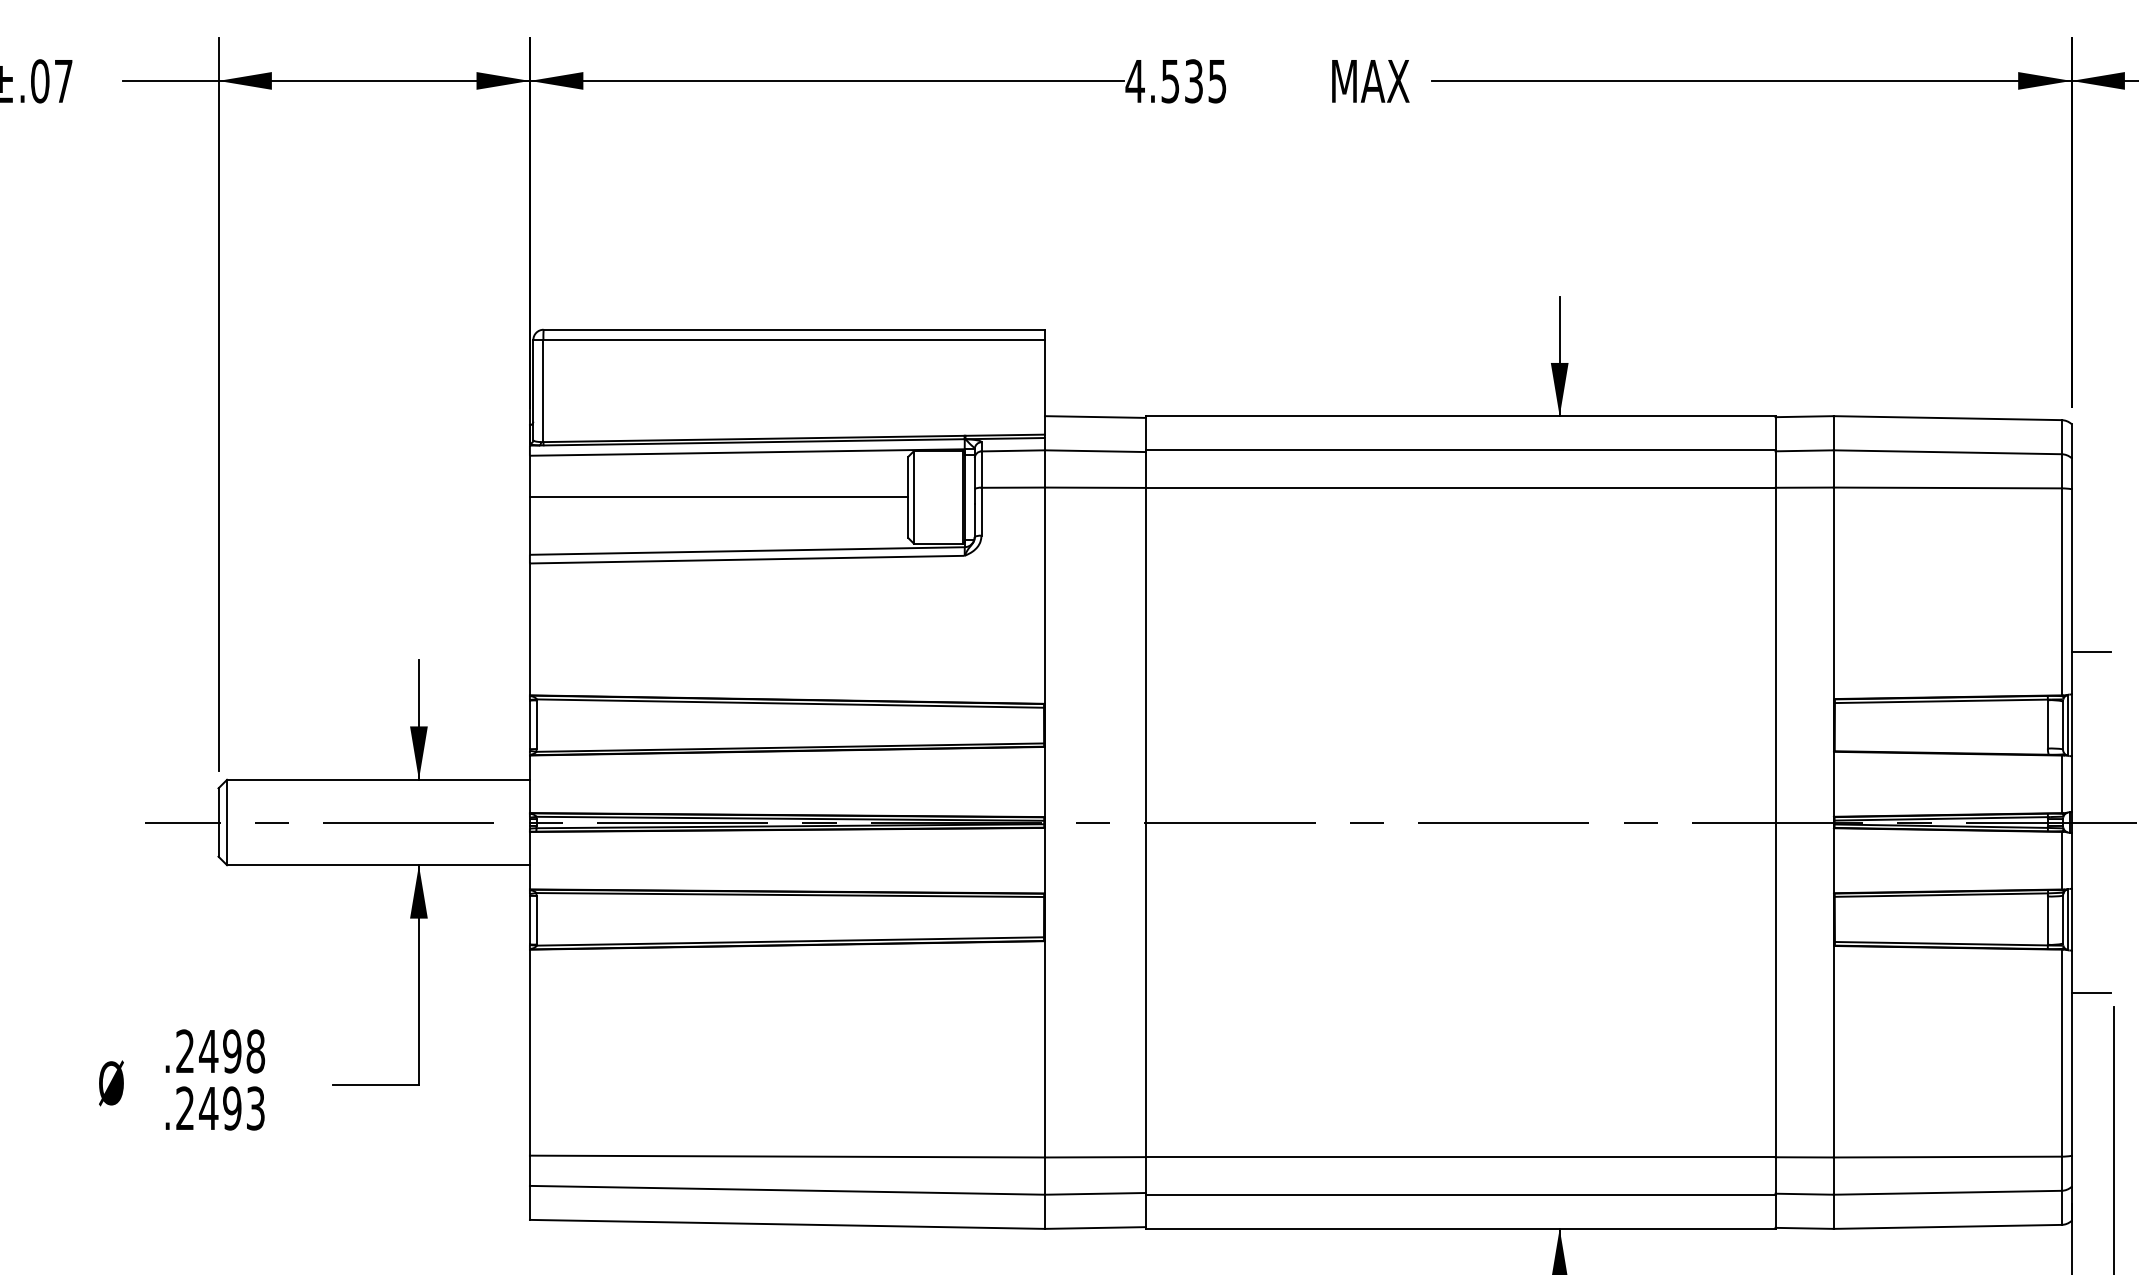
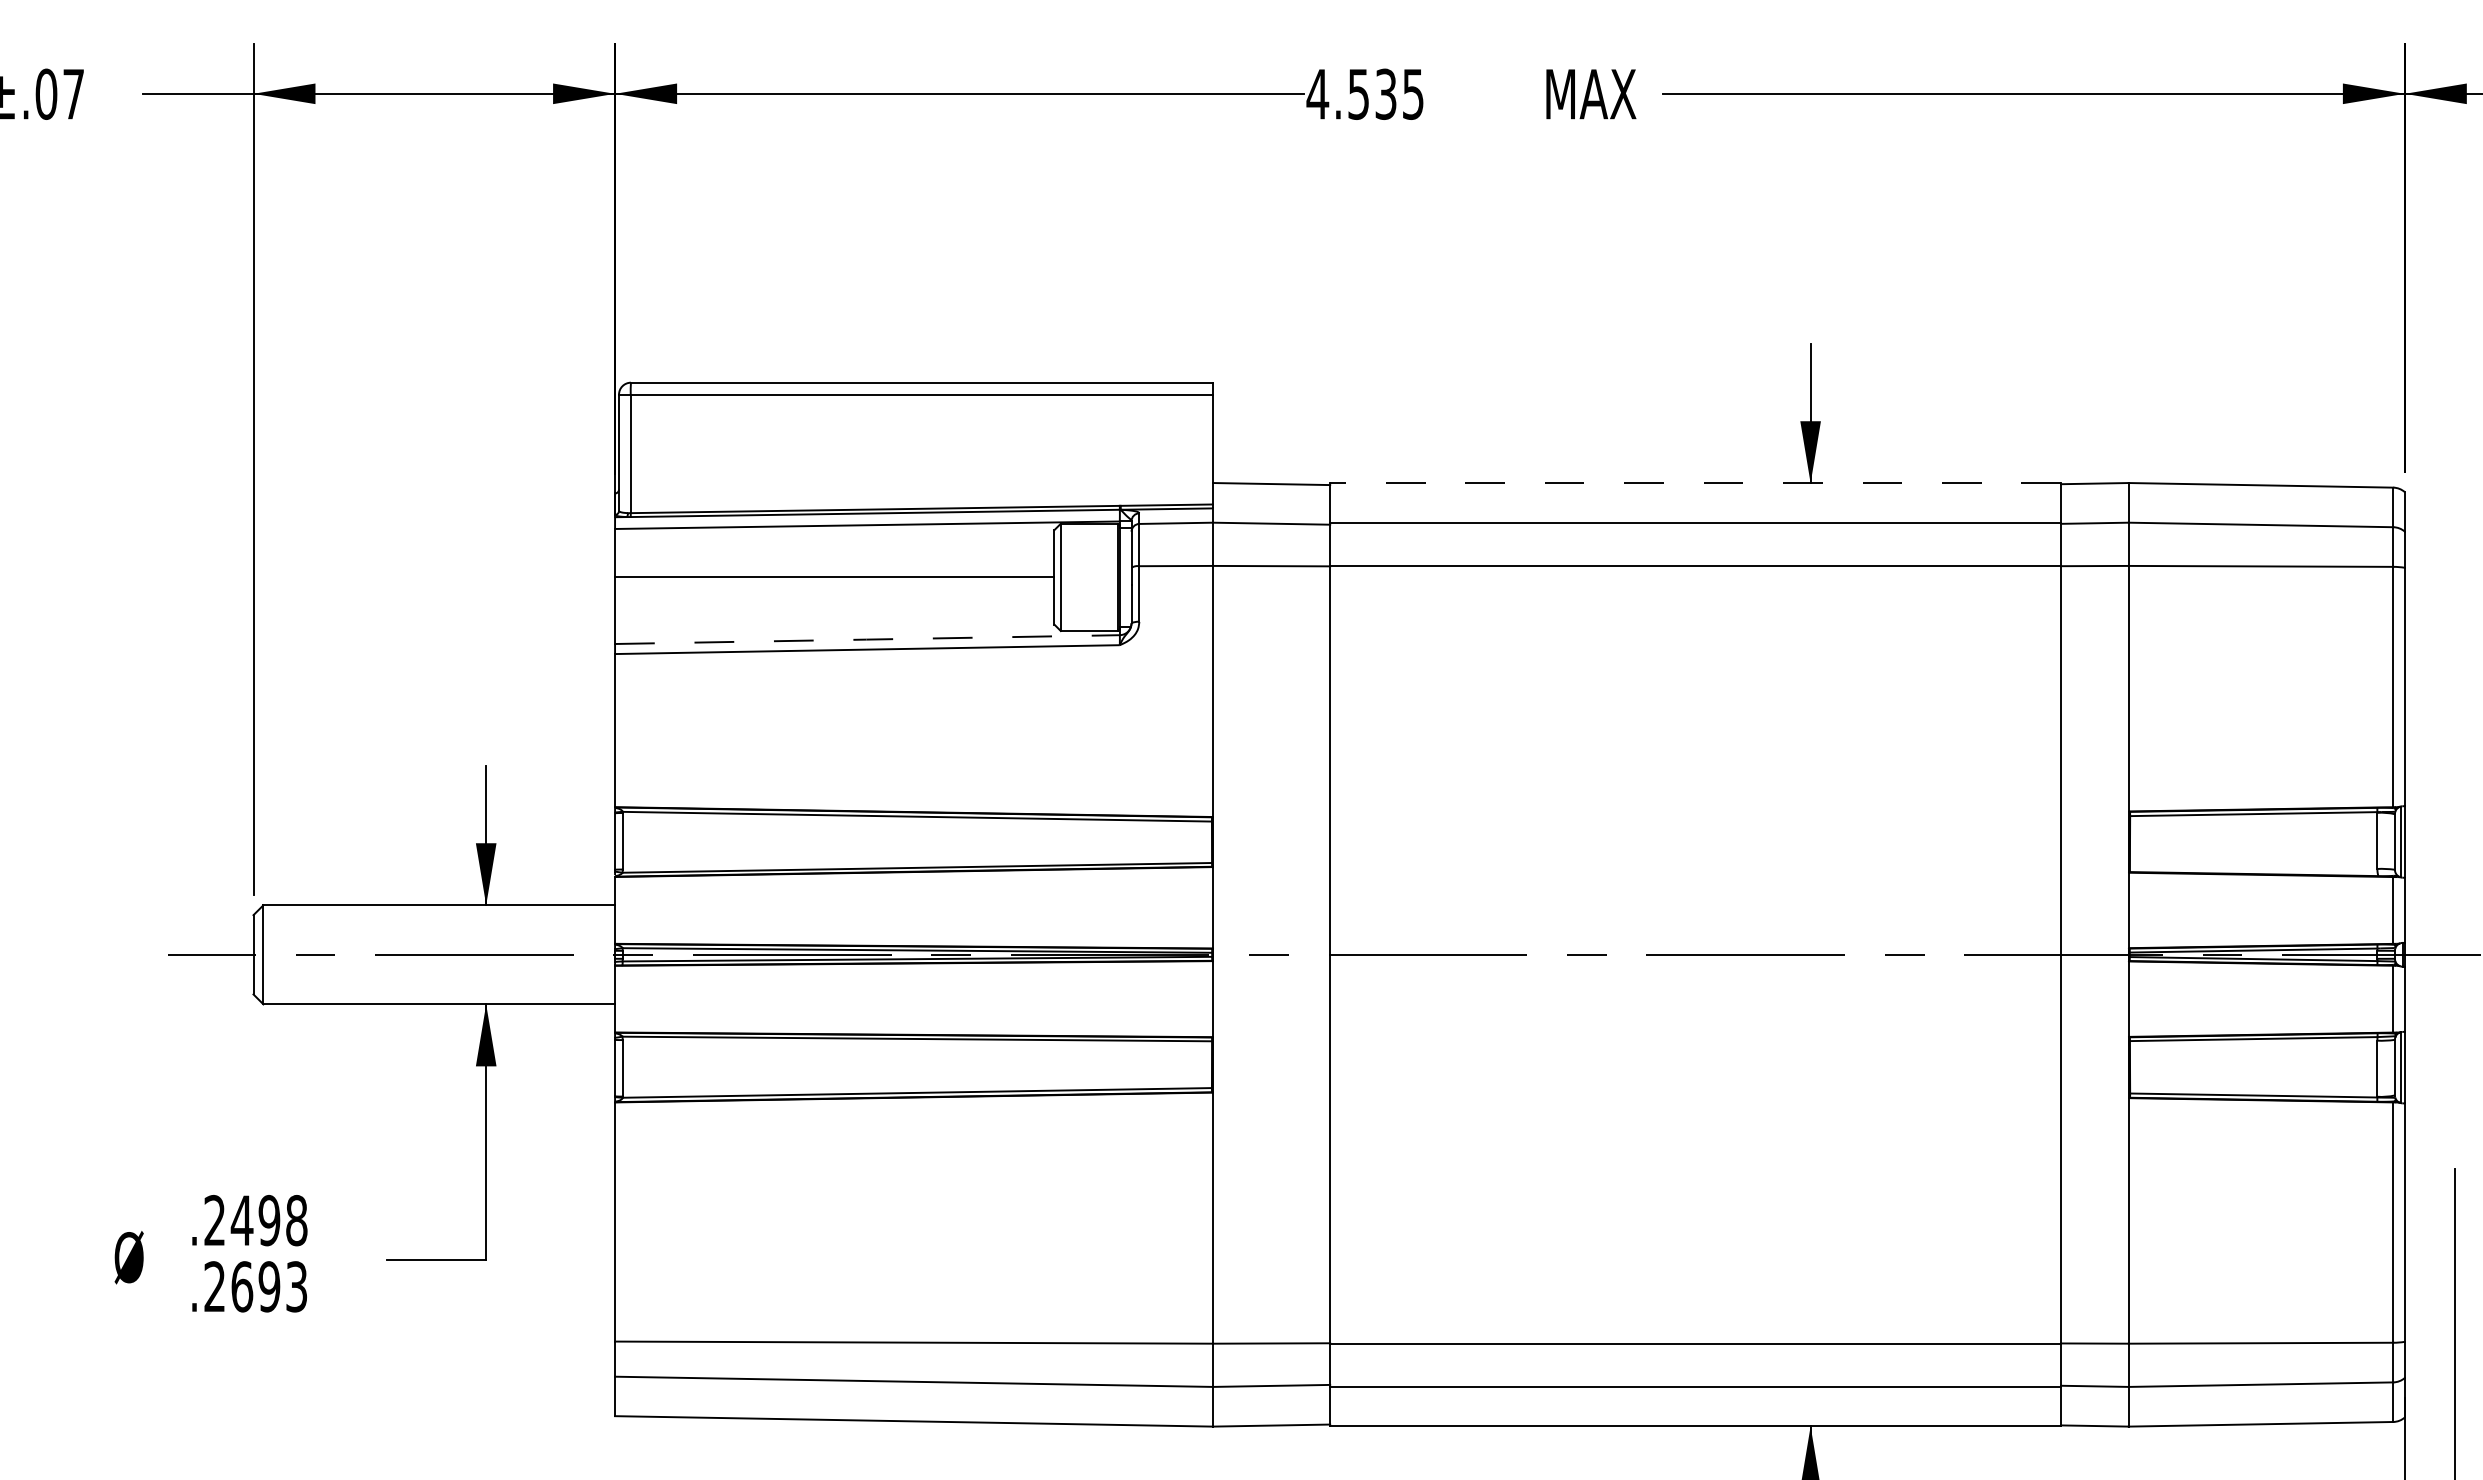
line: (1460, 416) -> (1695, 483), solid -> dashed
line: (747, 551) -> (867, 640), solid -> dashed
line: (2091, 651) -> (2428, 756), removed
line: (2091, 993) -> (2428, 1153), removed
text: (208, 1108) -> (241, 1286), .2493 -> .2693

